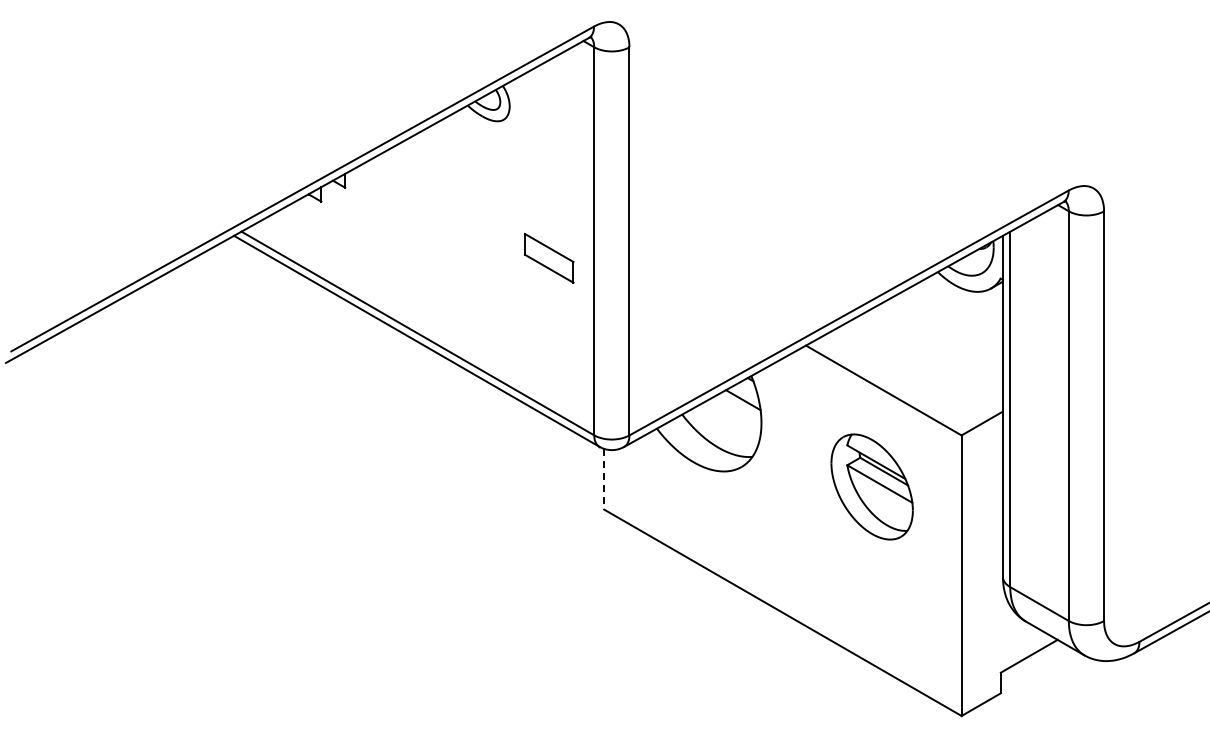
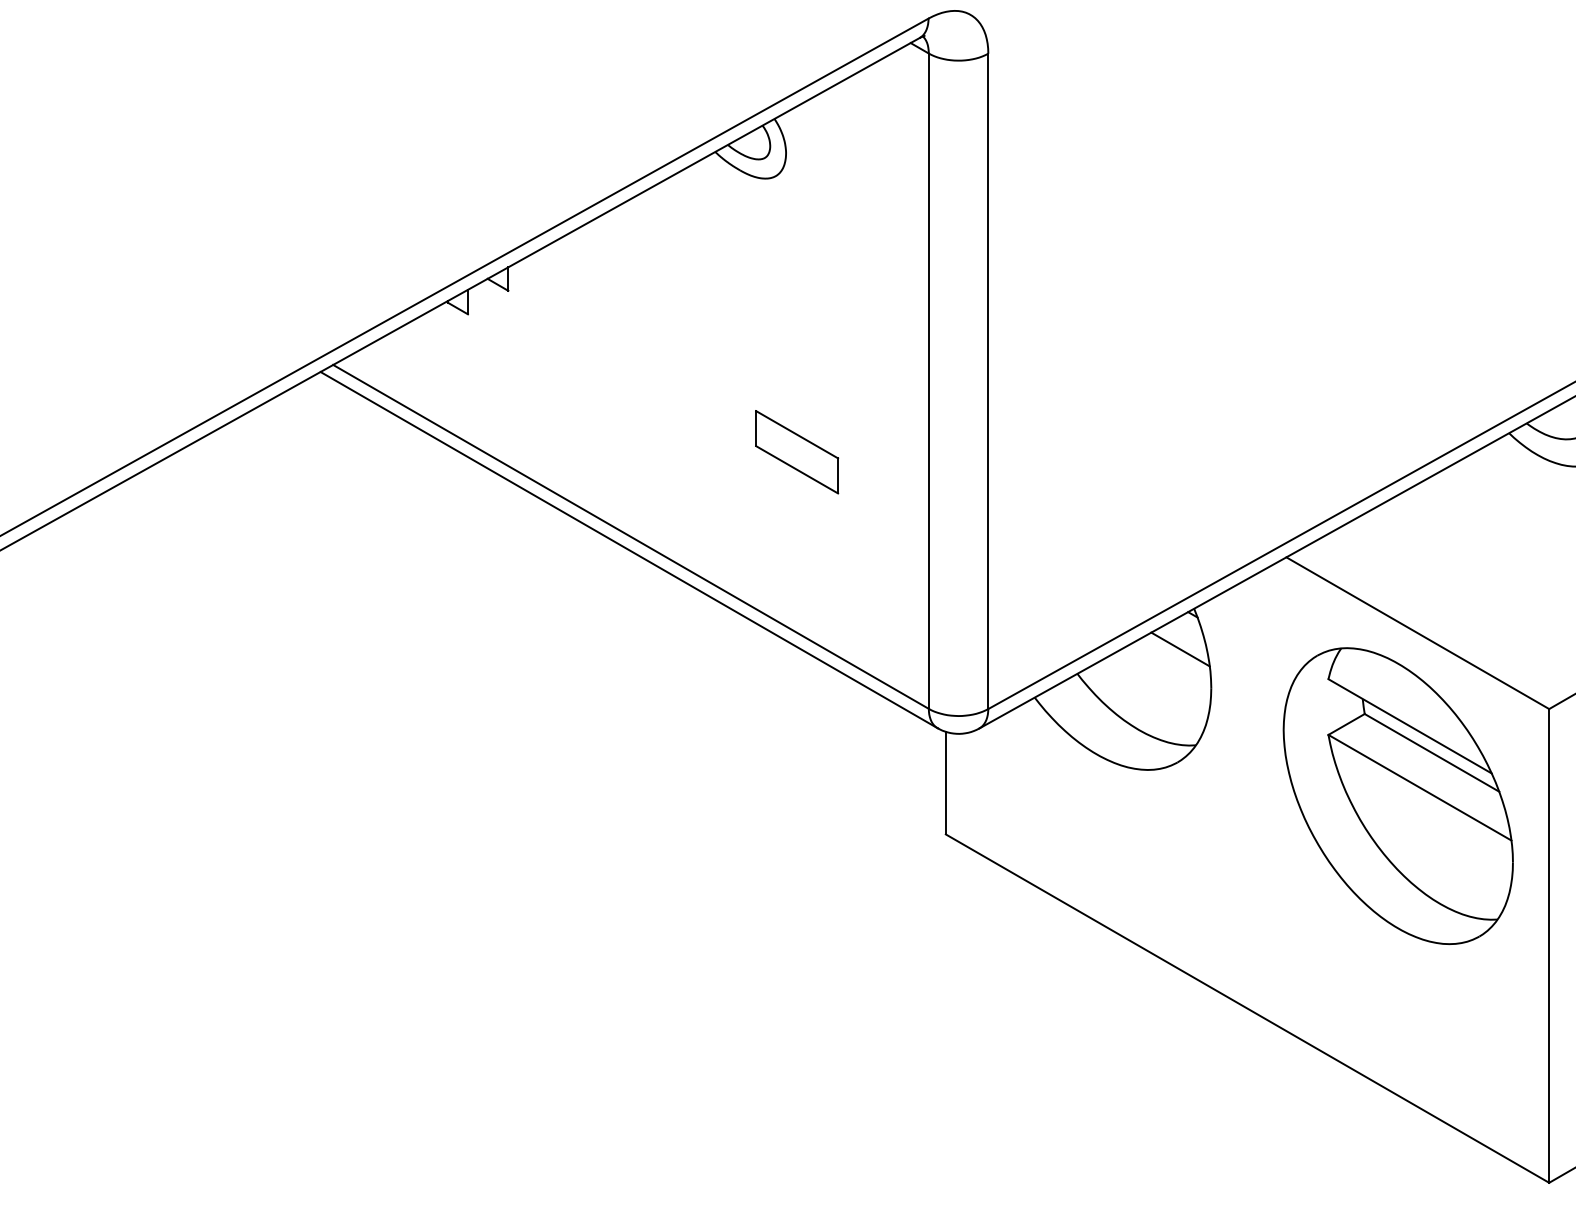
part: (549, 258) -> (797, 452), moved
line: (604, 479) -> (946, 783), dashed -> solid
part: (871, 486) -> (1397, 795), size x1.67

